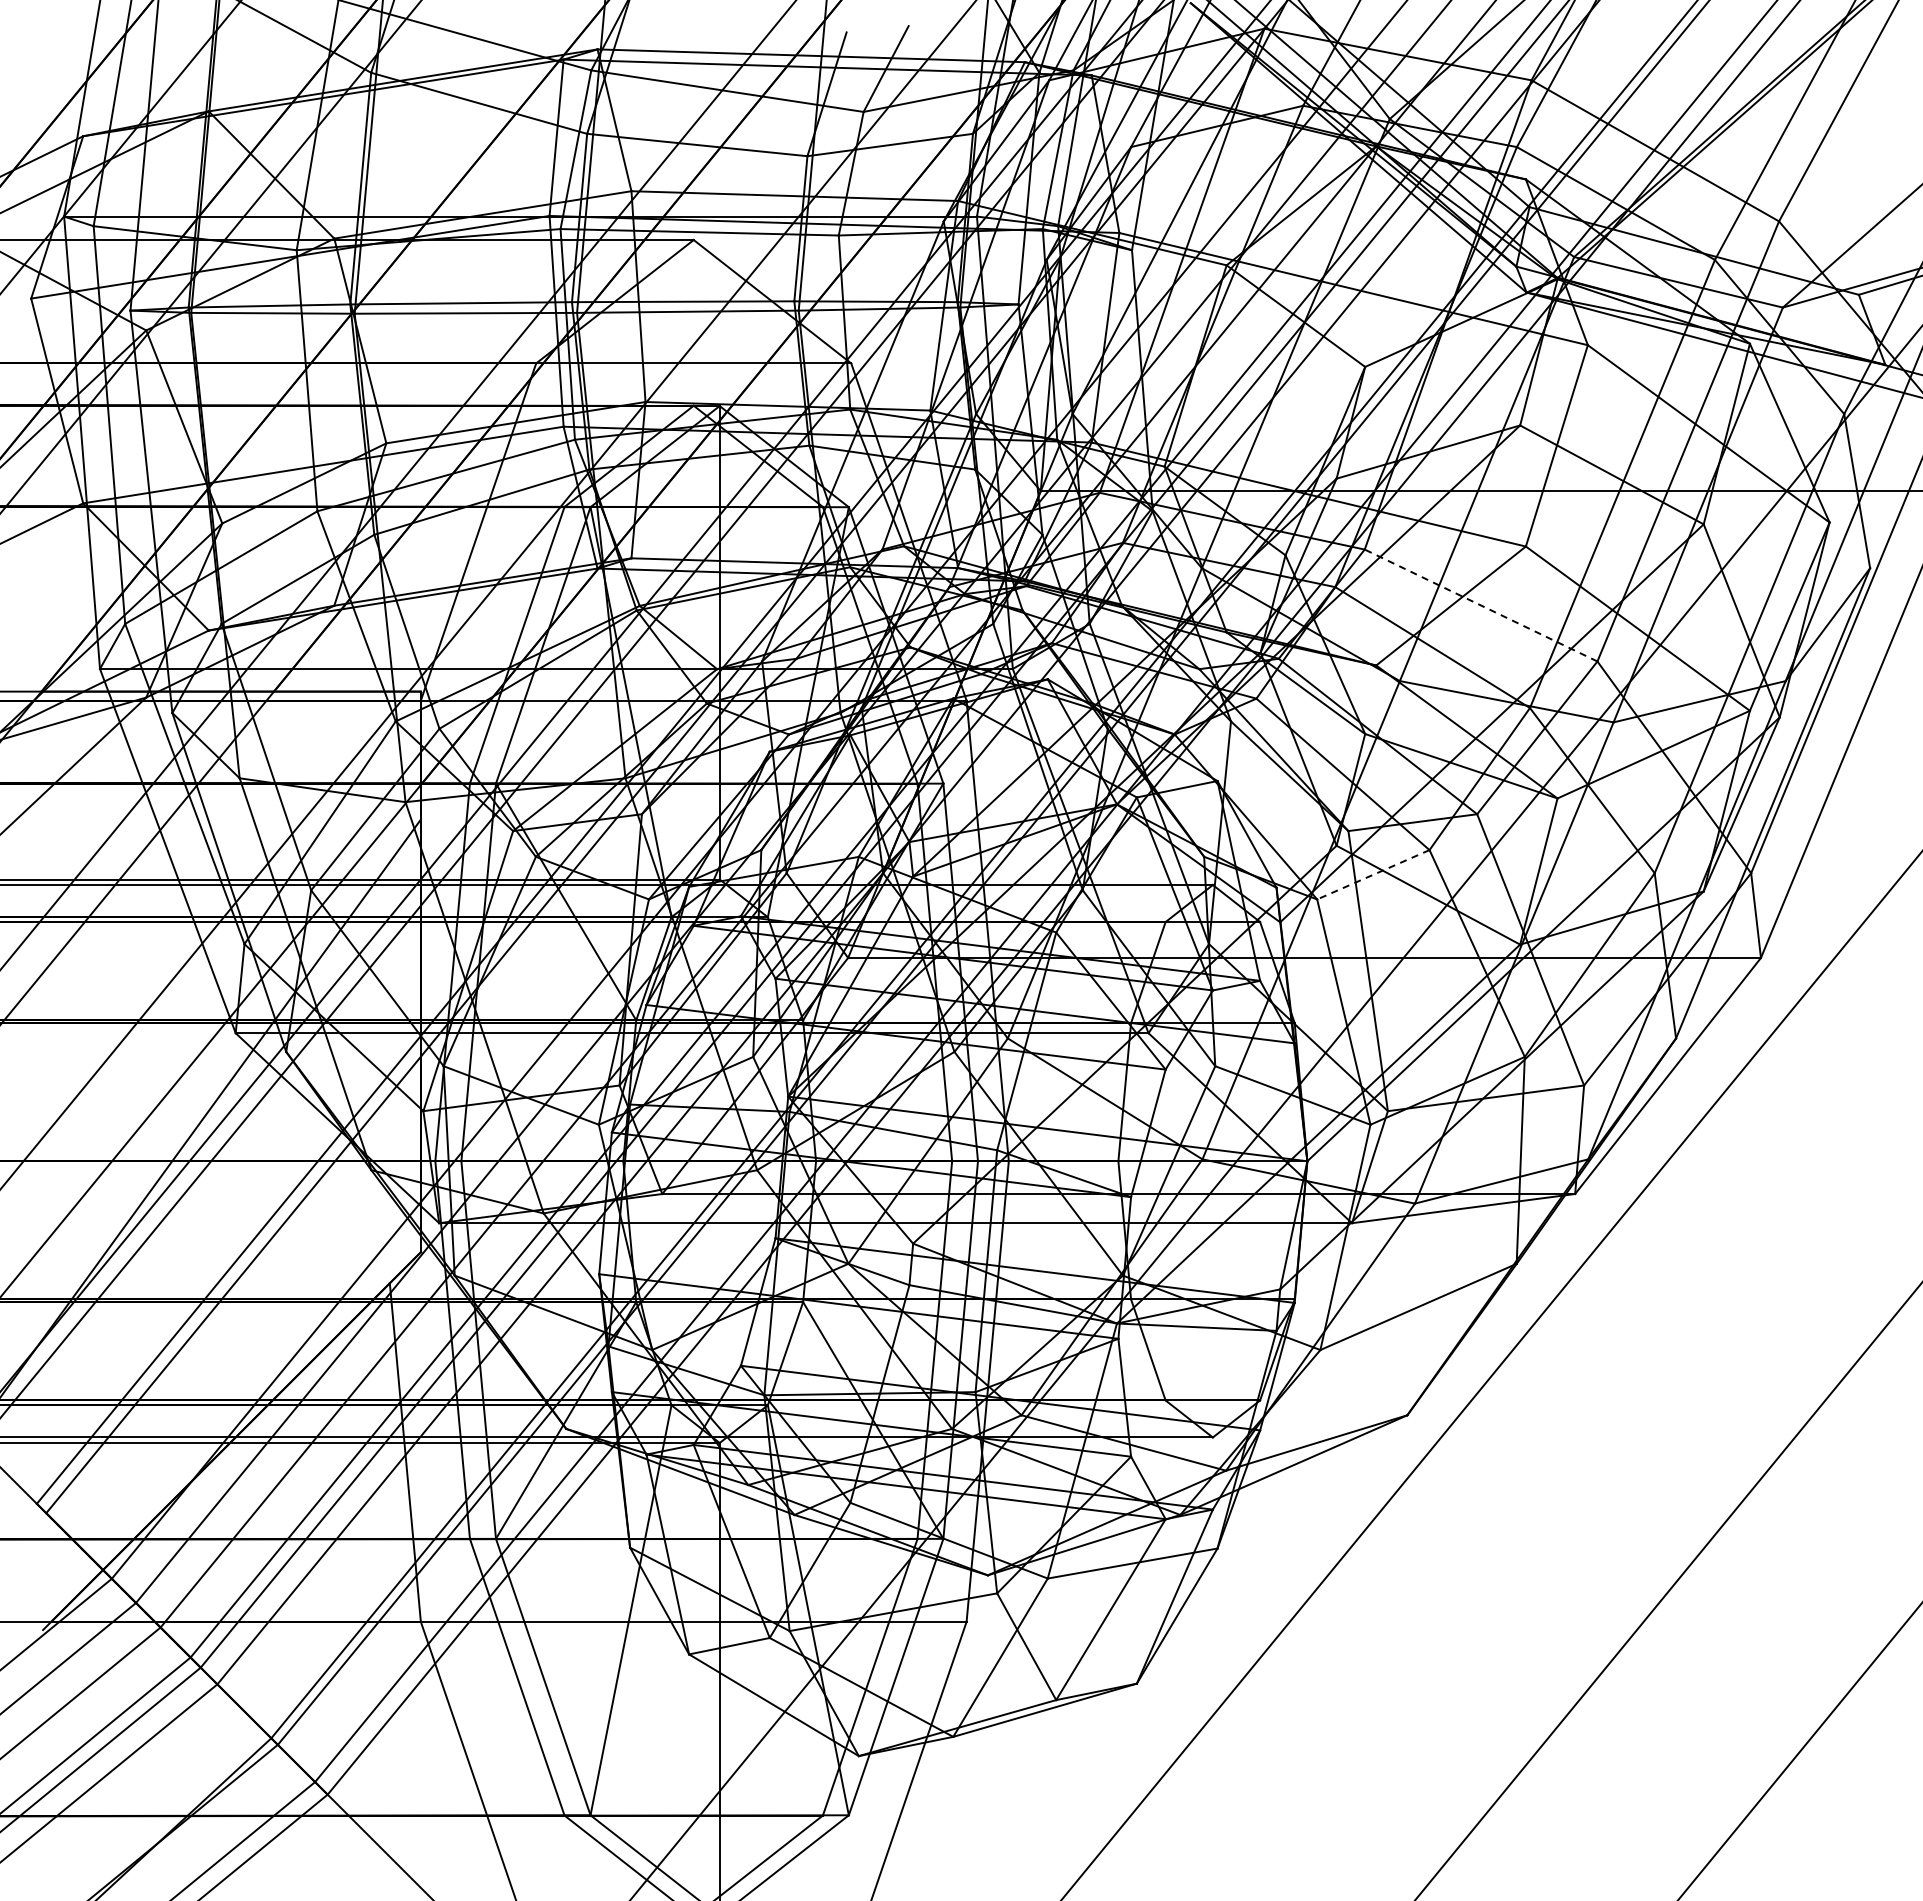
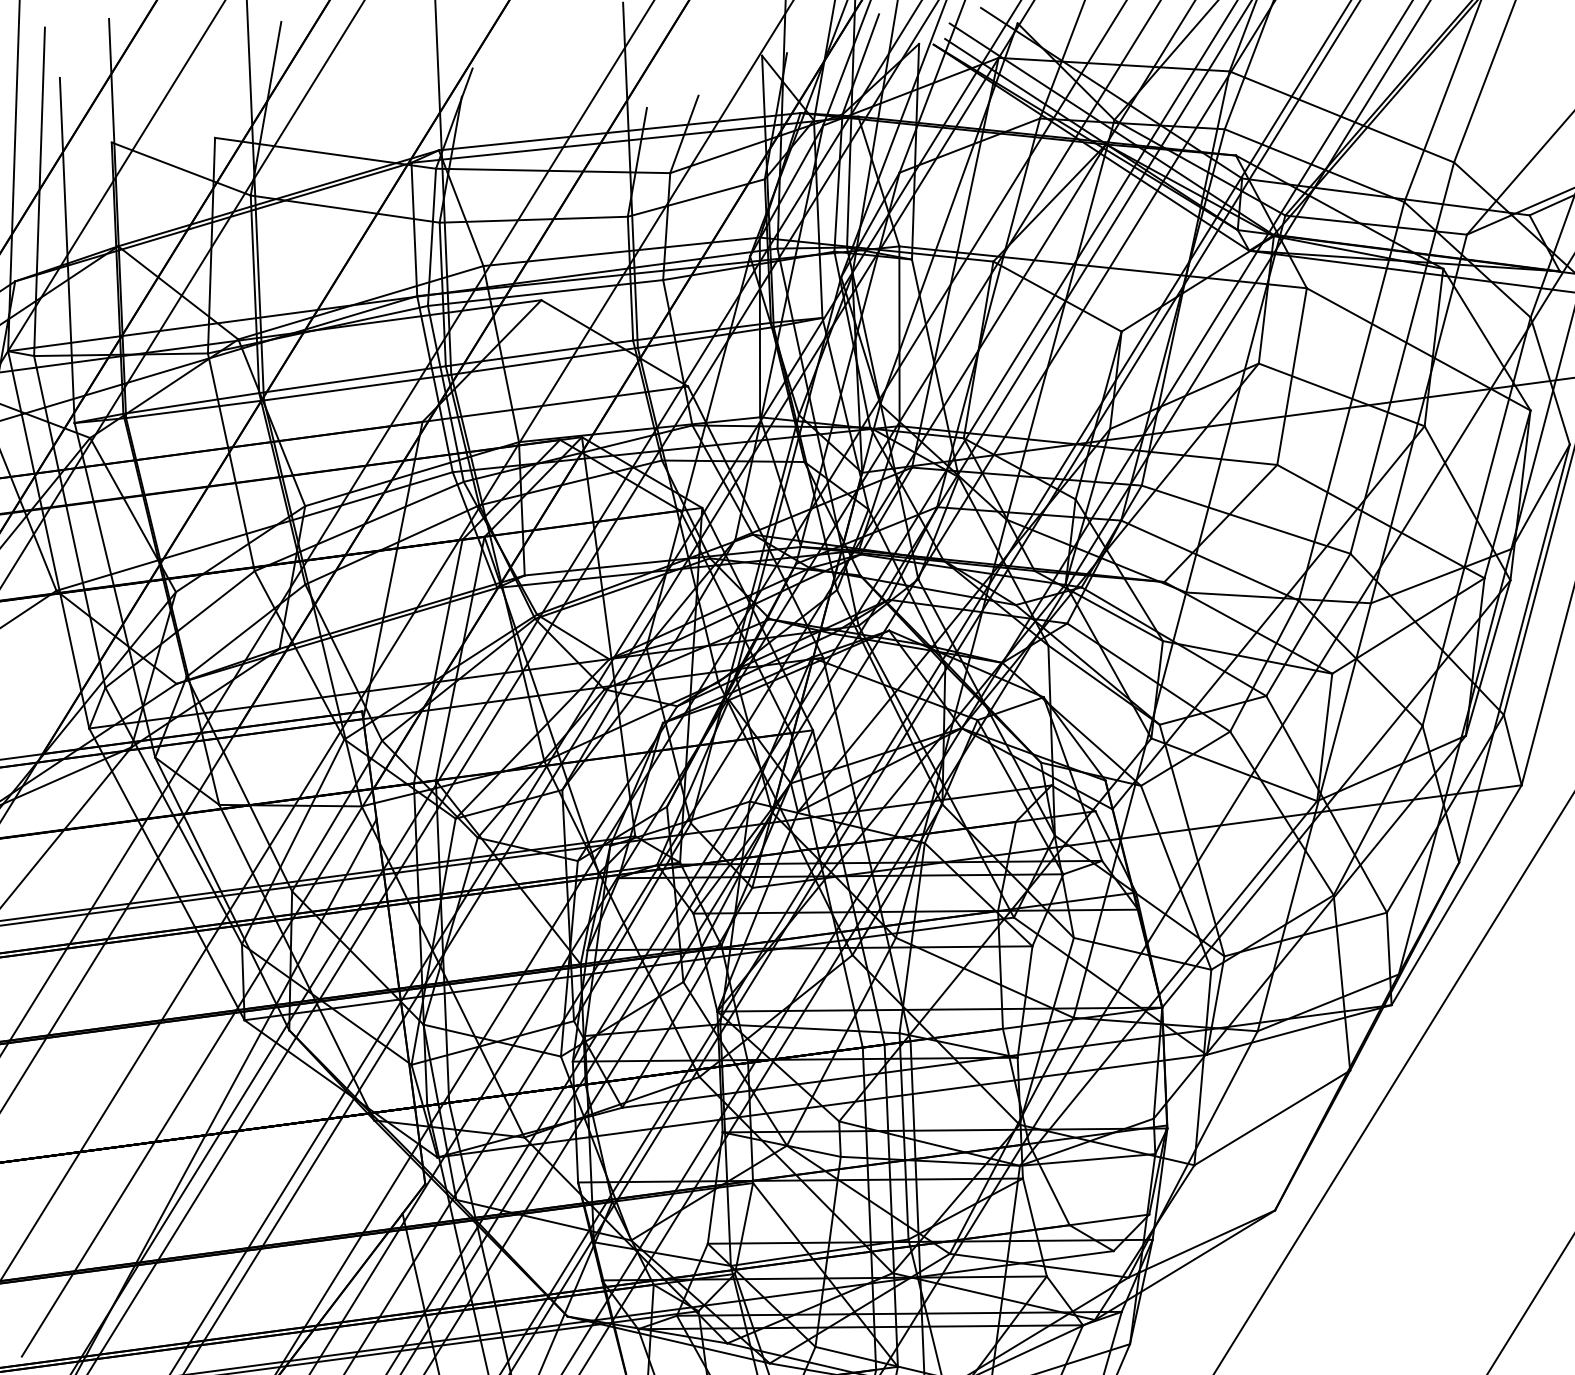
line: (1480, 605) -> (1245, 519), dashed -> solid
line: (1372, 874) -> (1184, 758), dashed -> solid

